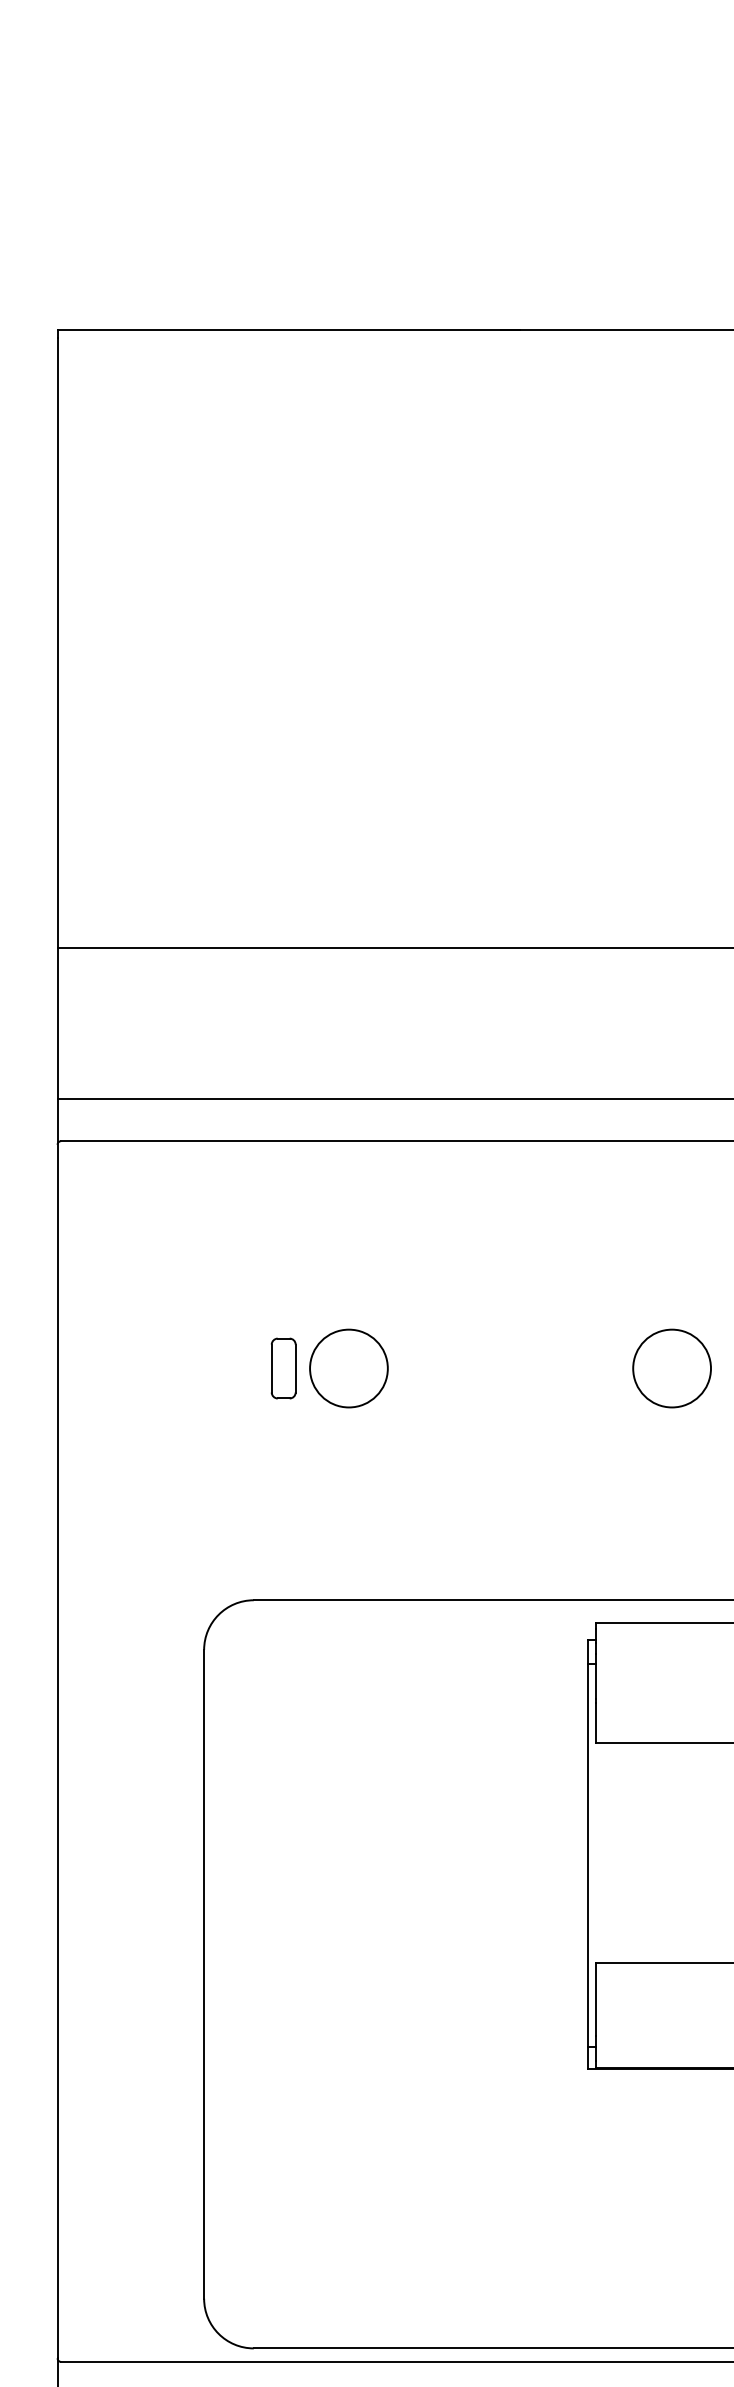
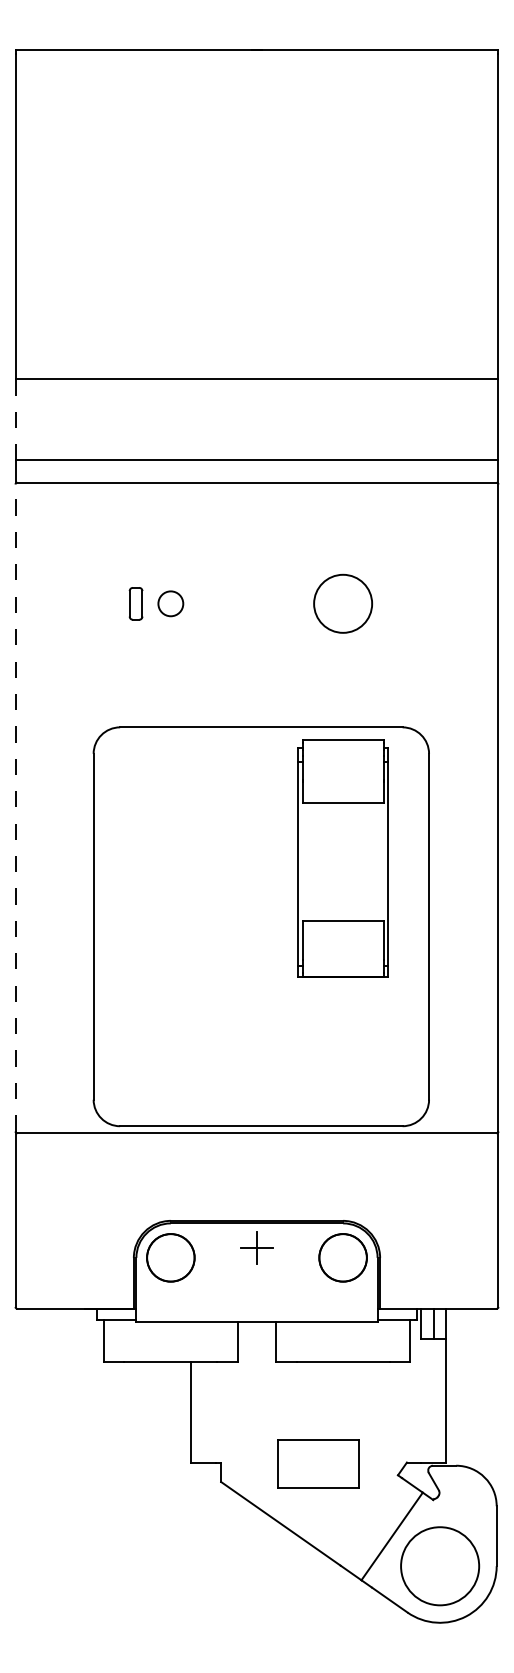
line: (57, 1024) -> (15, 420), solid -> dashed
circle: (348, 1367) -> (170, 603), size x0.6
circle: (670, 1367) -> (342, 603), size x1.4
line: (57, 1752) -> (15, 808), solid -> dashed

